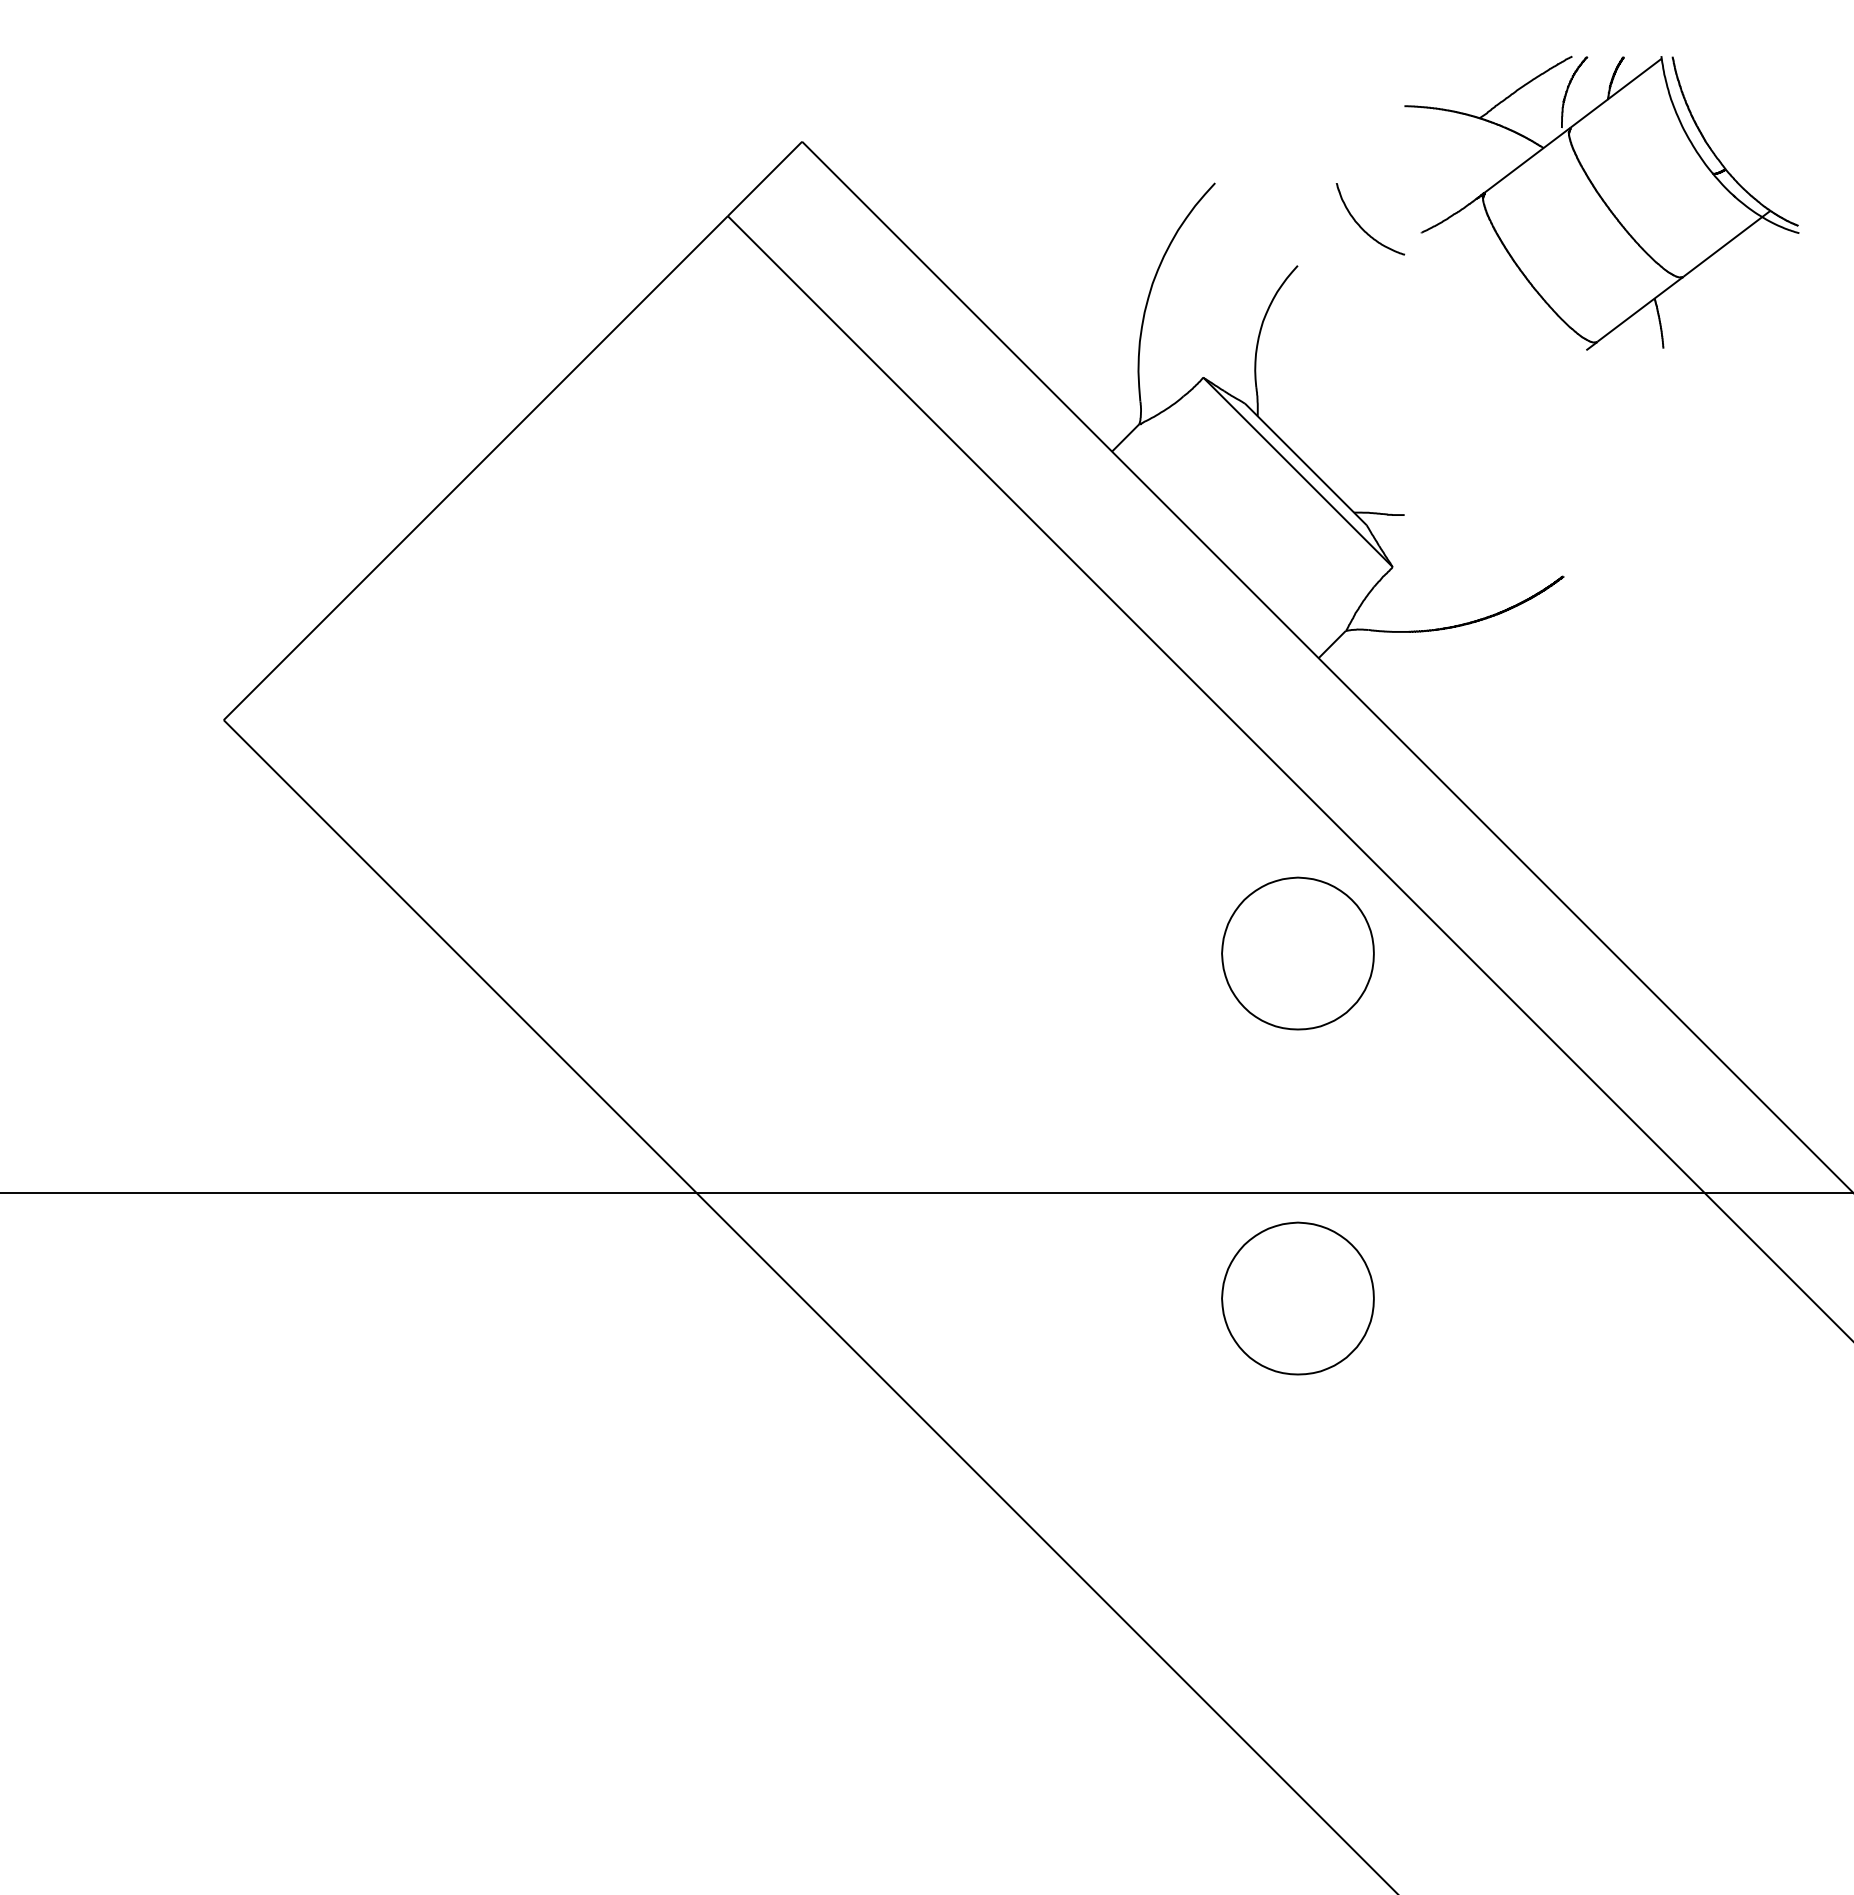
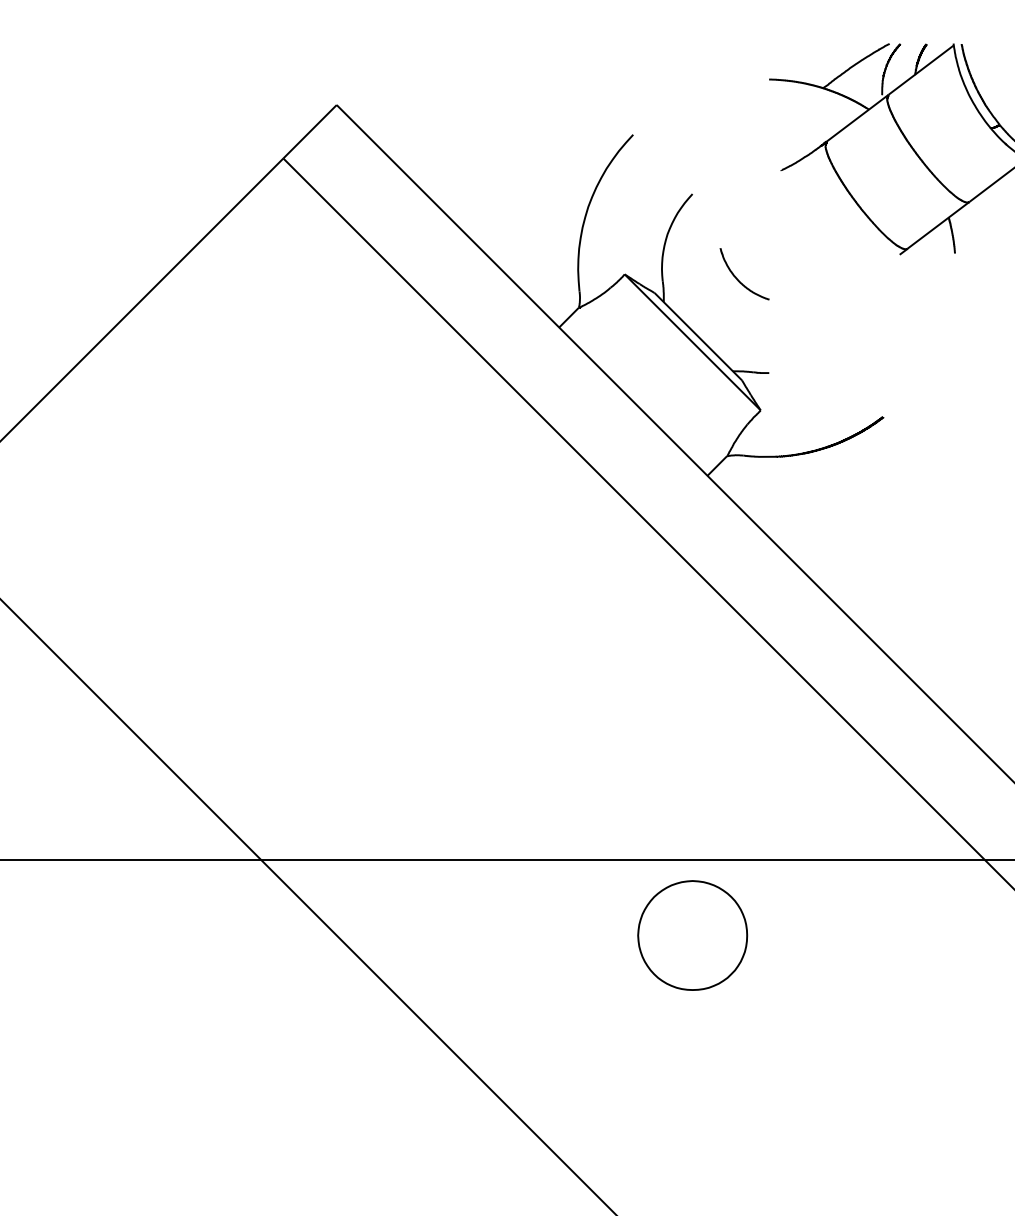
curve: (1362, 227) -> (738, 280), moved
part: (1297, 953) -> (692, 687), removed

